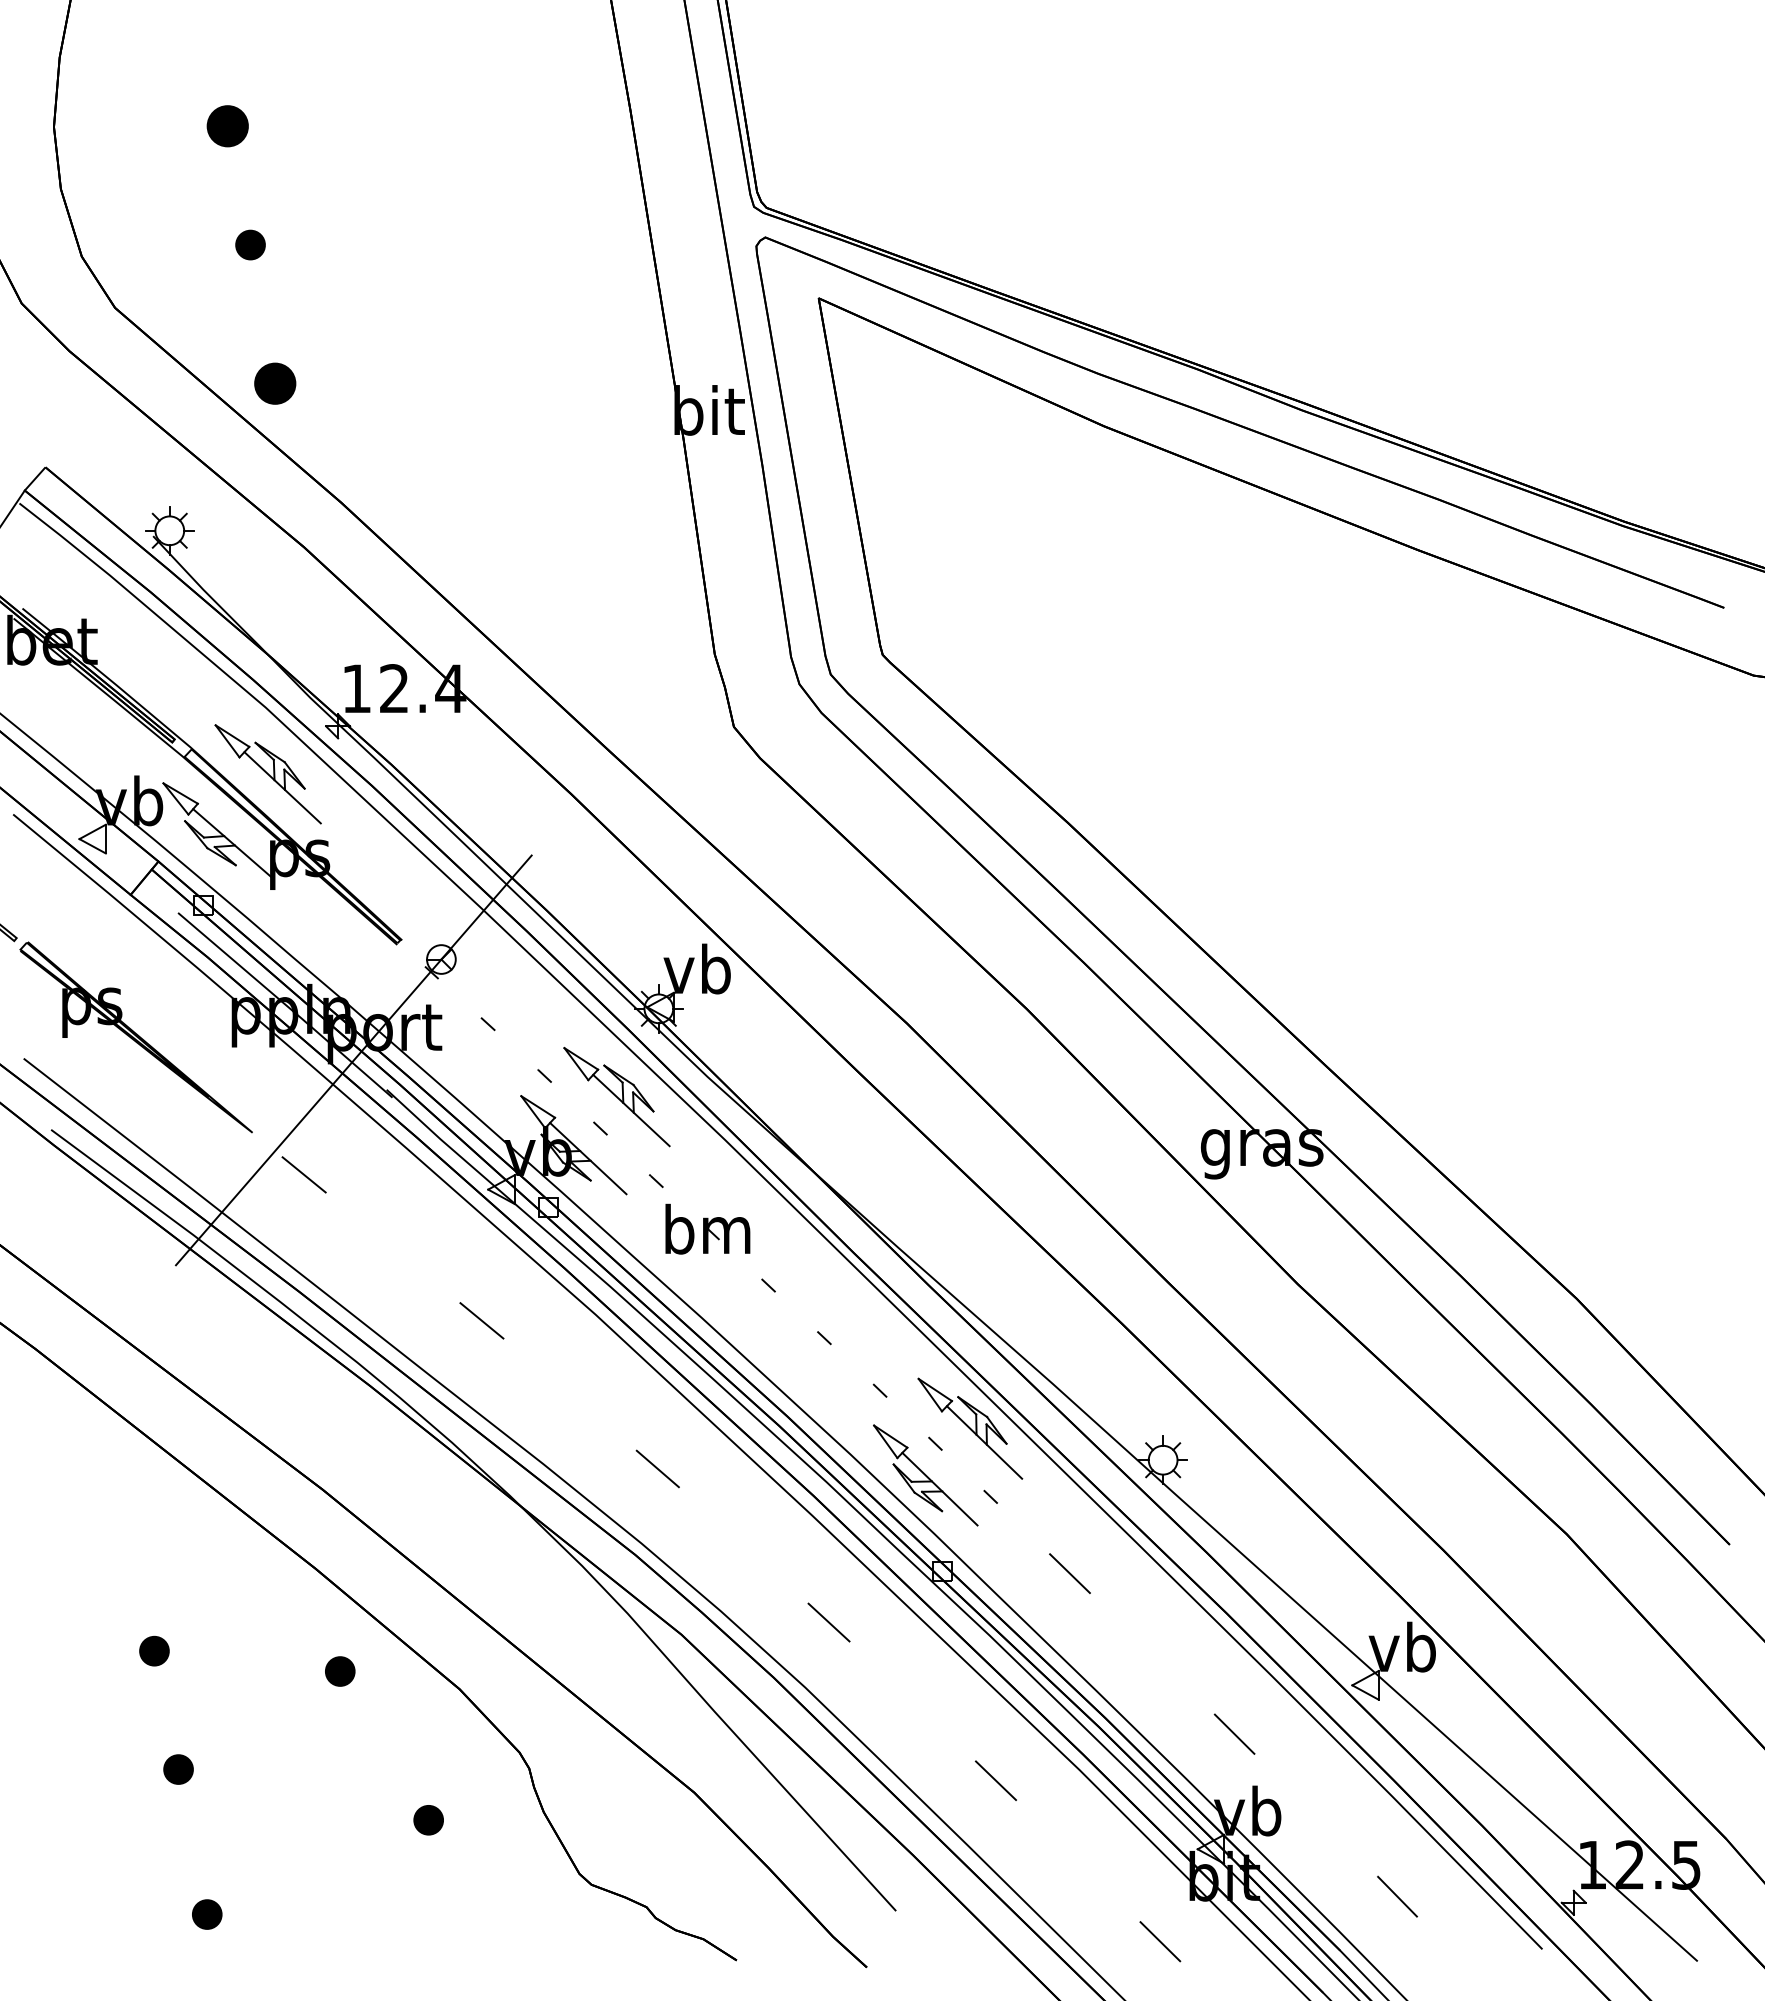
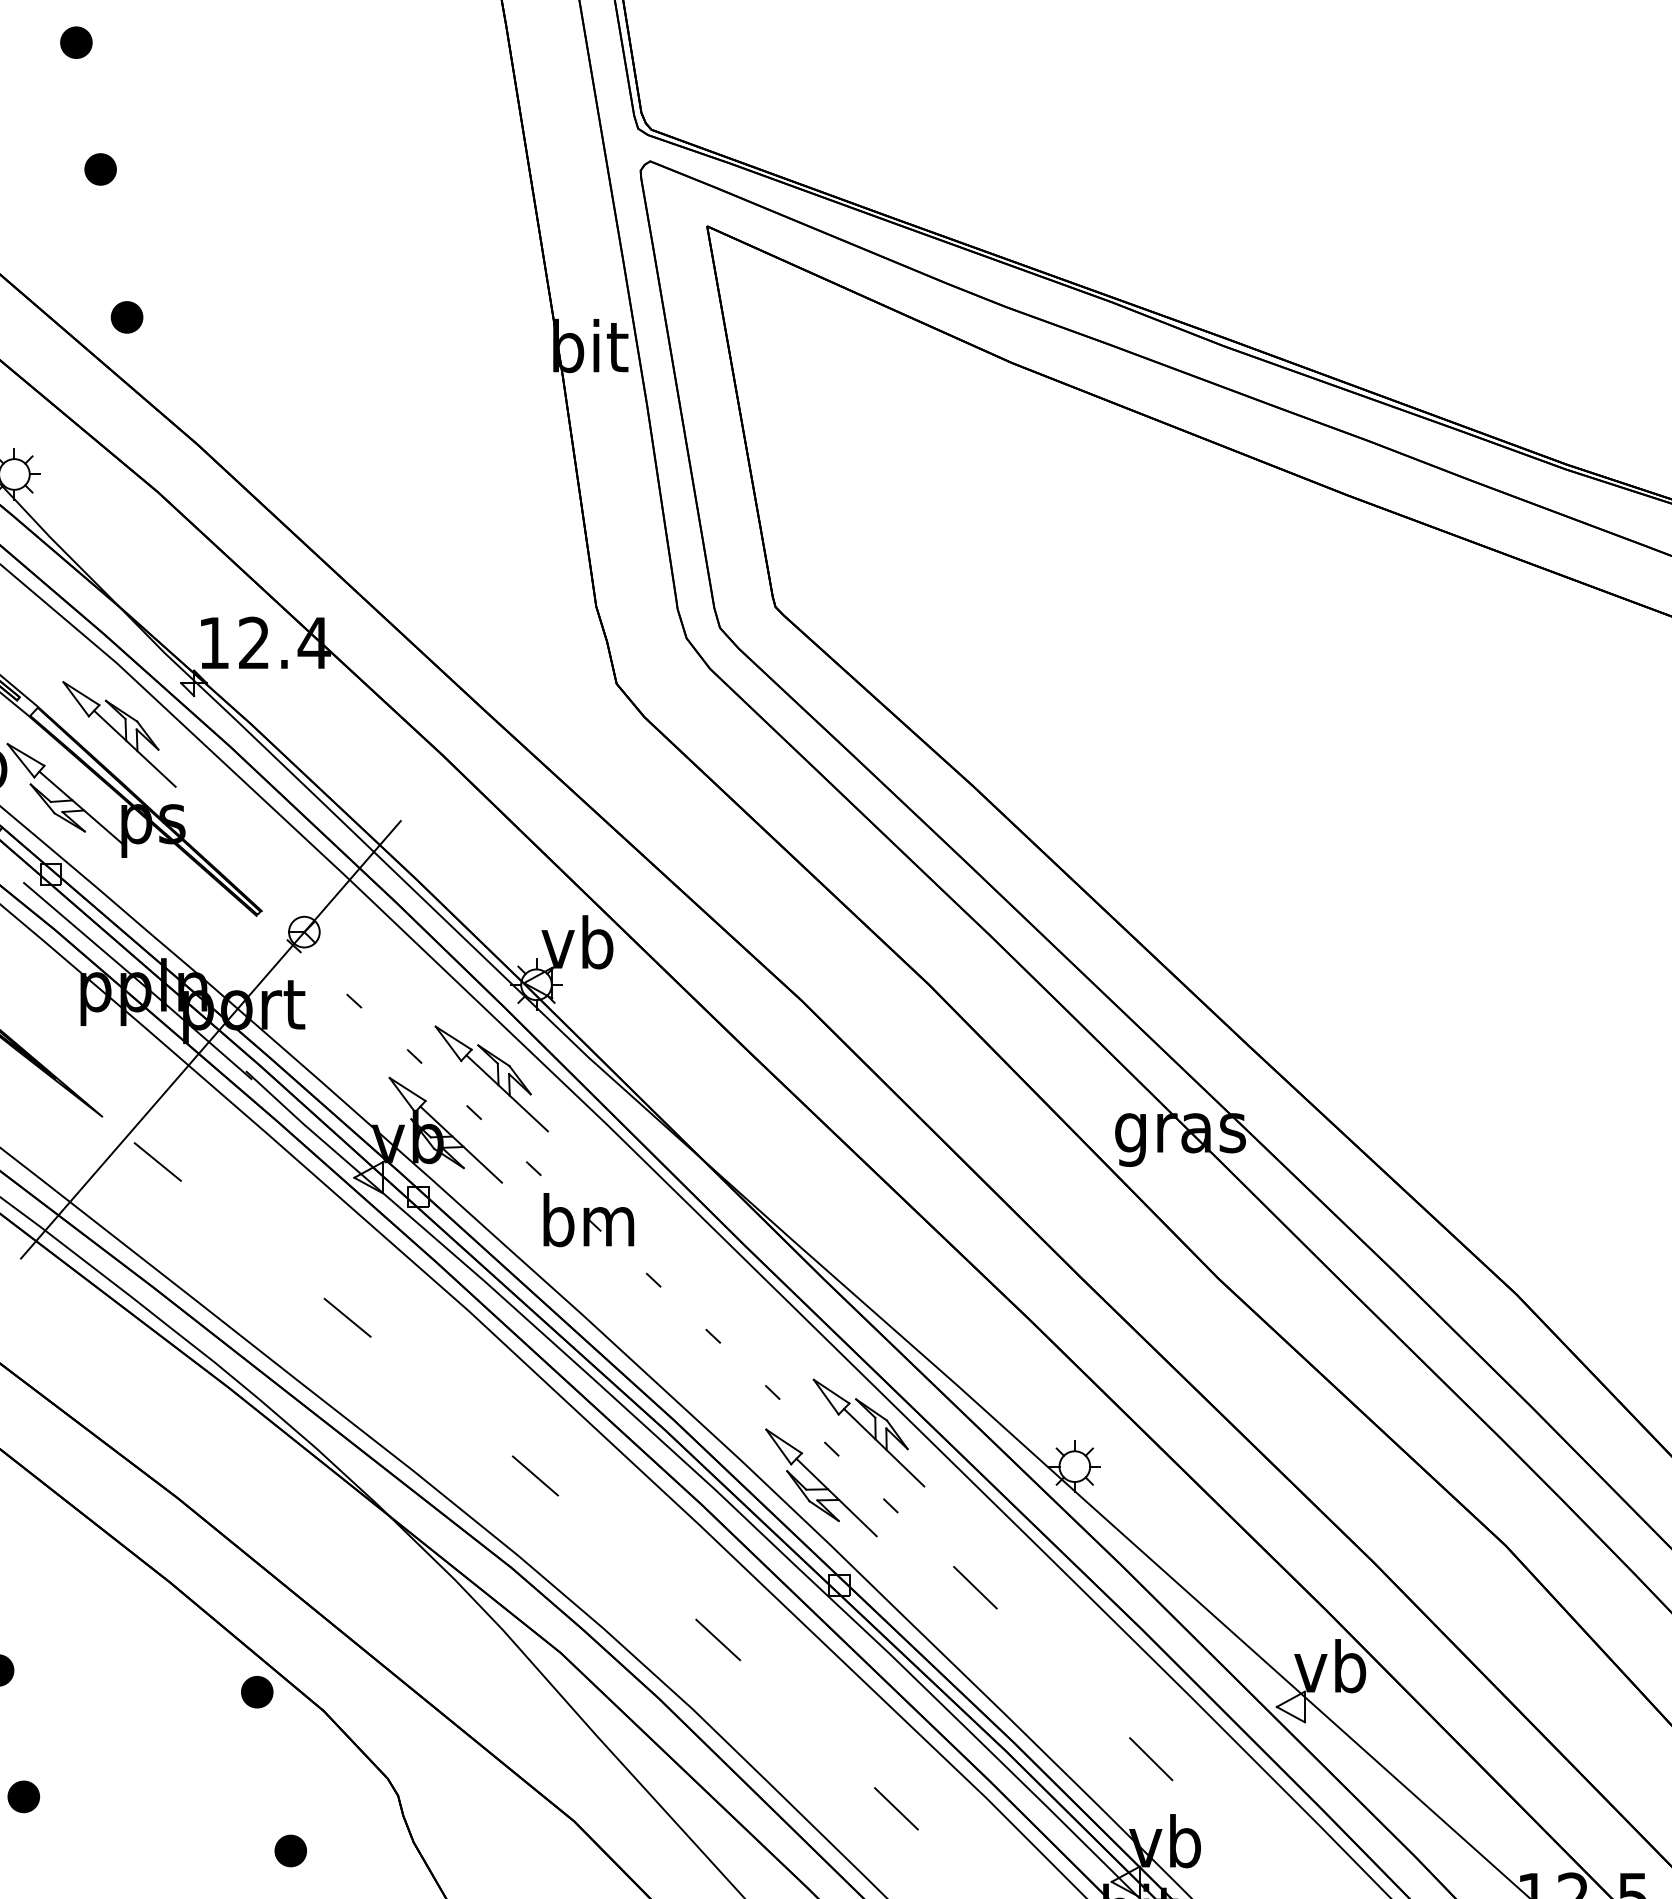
part: (227, 126) -> (76, 42), size x0.71
part: (275, 383) -> (127, 317), size x0.71
part: (340, 1671) -> (257, 1692), moved

